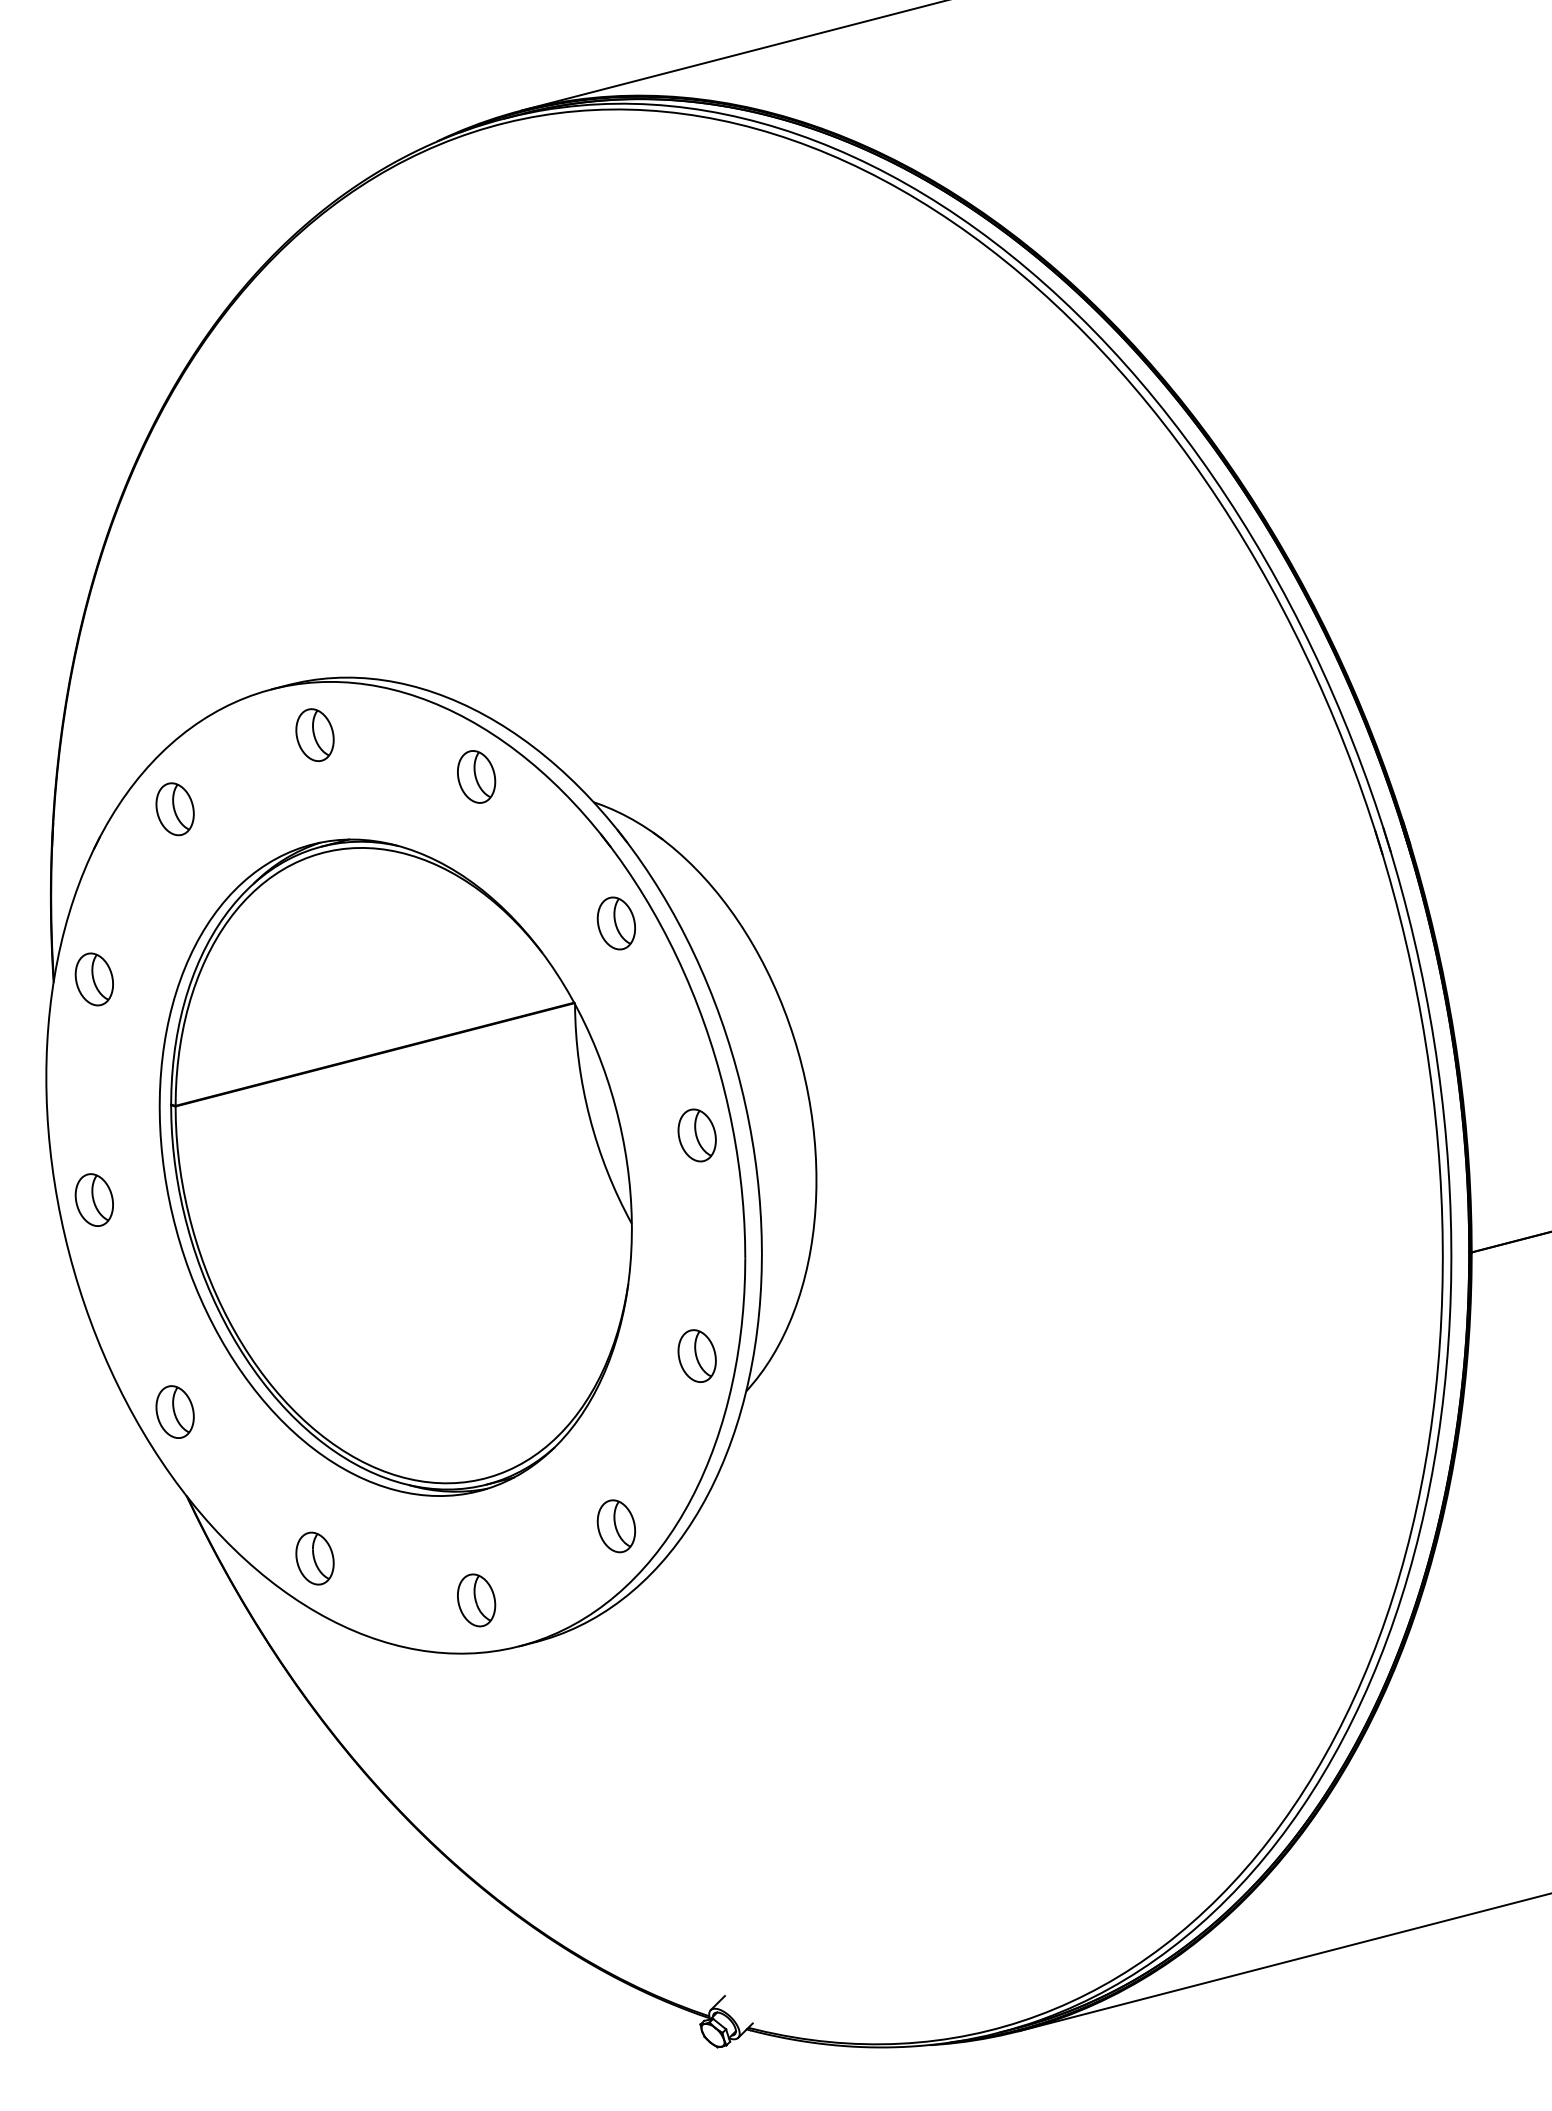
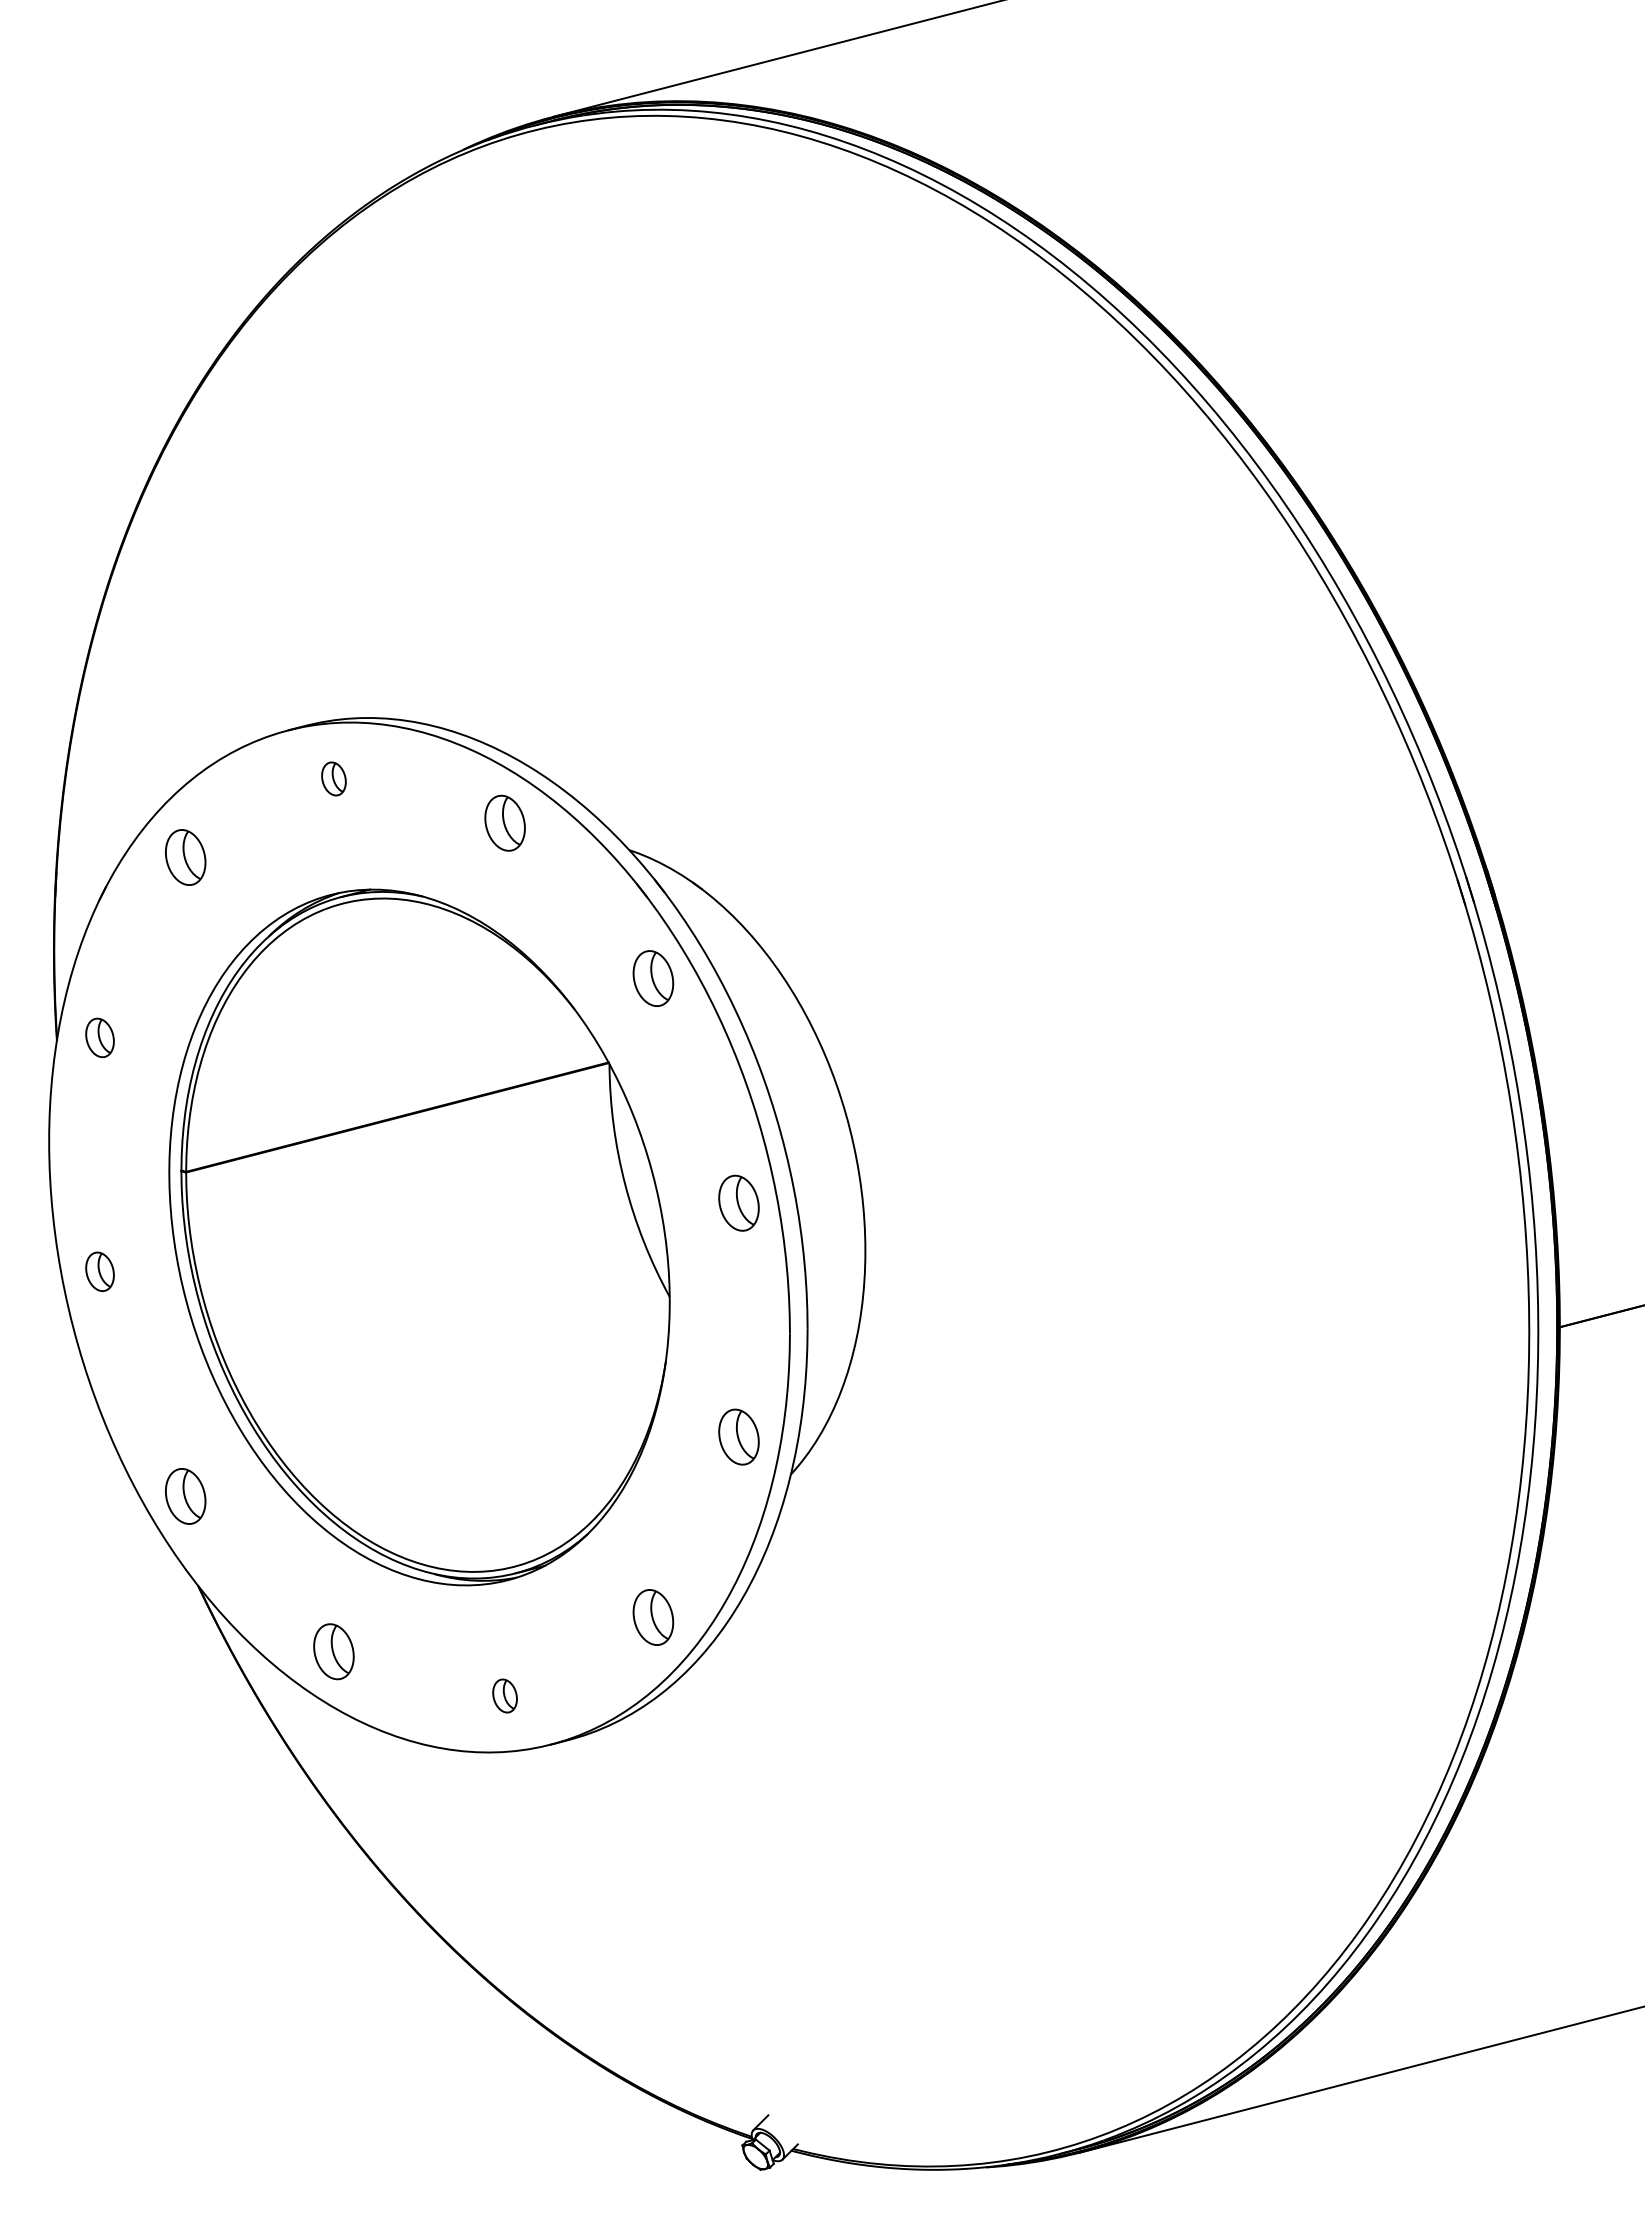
part: (314, 734) -> (333, 778), size x0.6
part: (93, 979) -> (99, 1037), size x0.7
part: (93, 1199) -> (99, 1271), size x0.7
part: (475, 1599) -> (504, 1695), size x0.6

